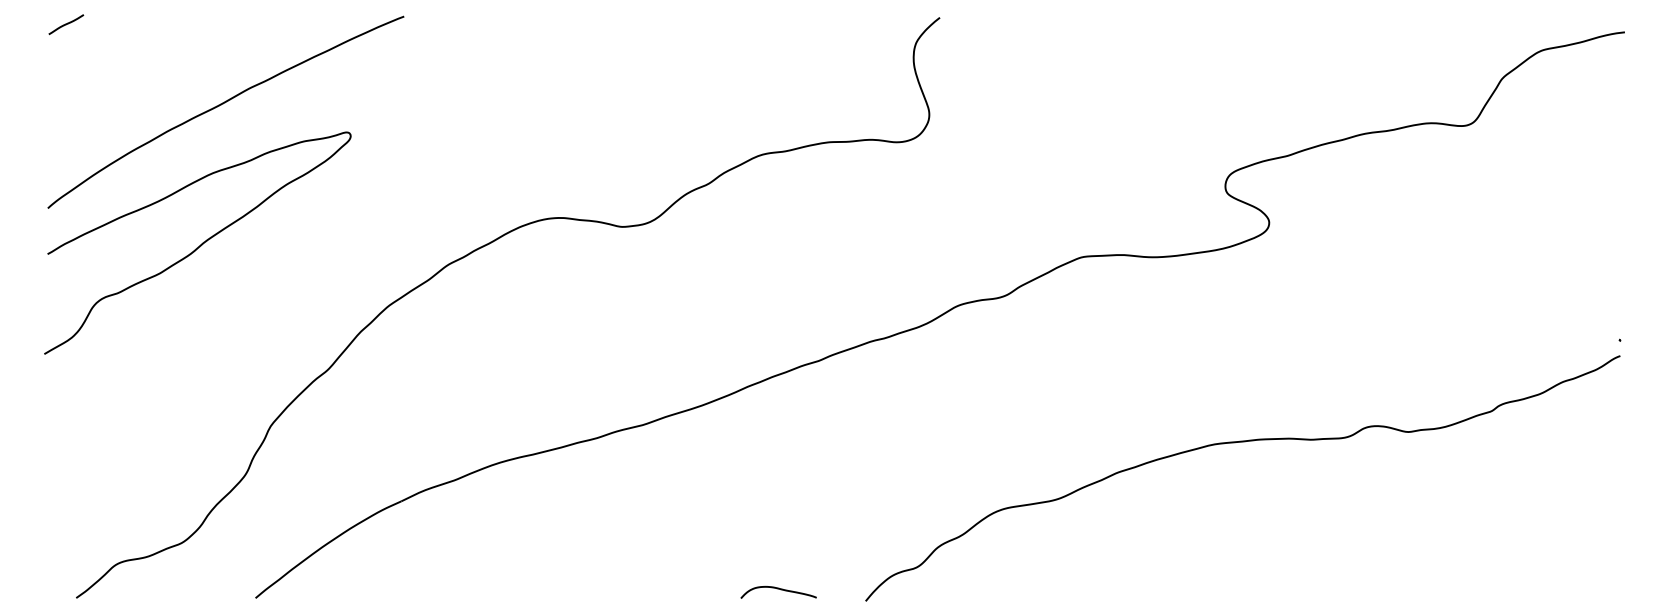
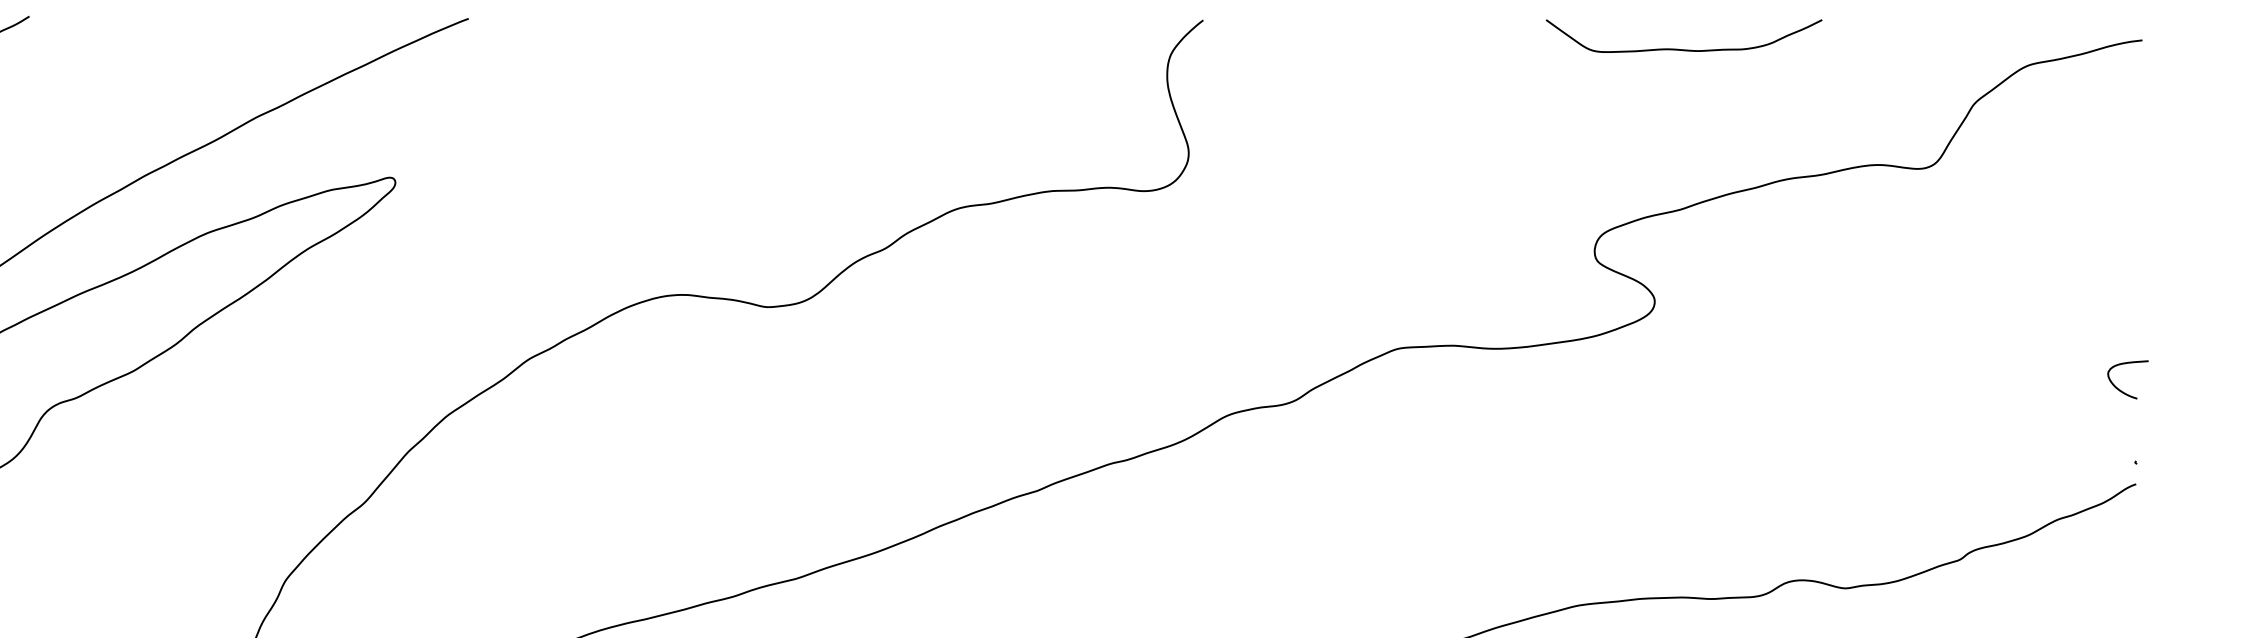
curve: (1290, 38) -> (1683, 48), added
curve: (1610, 287) -> (2122, 390), added

